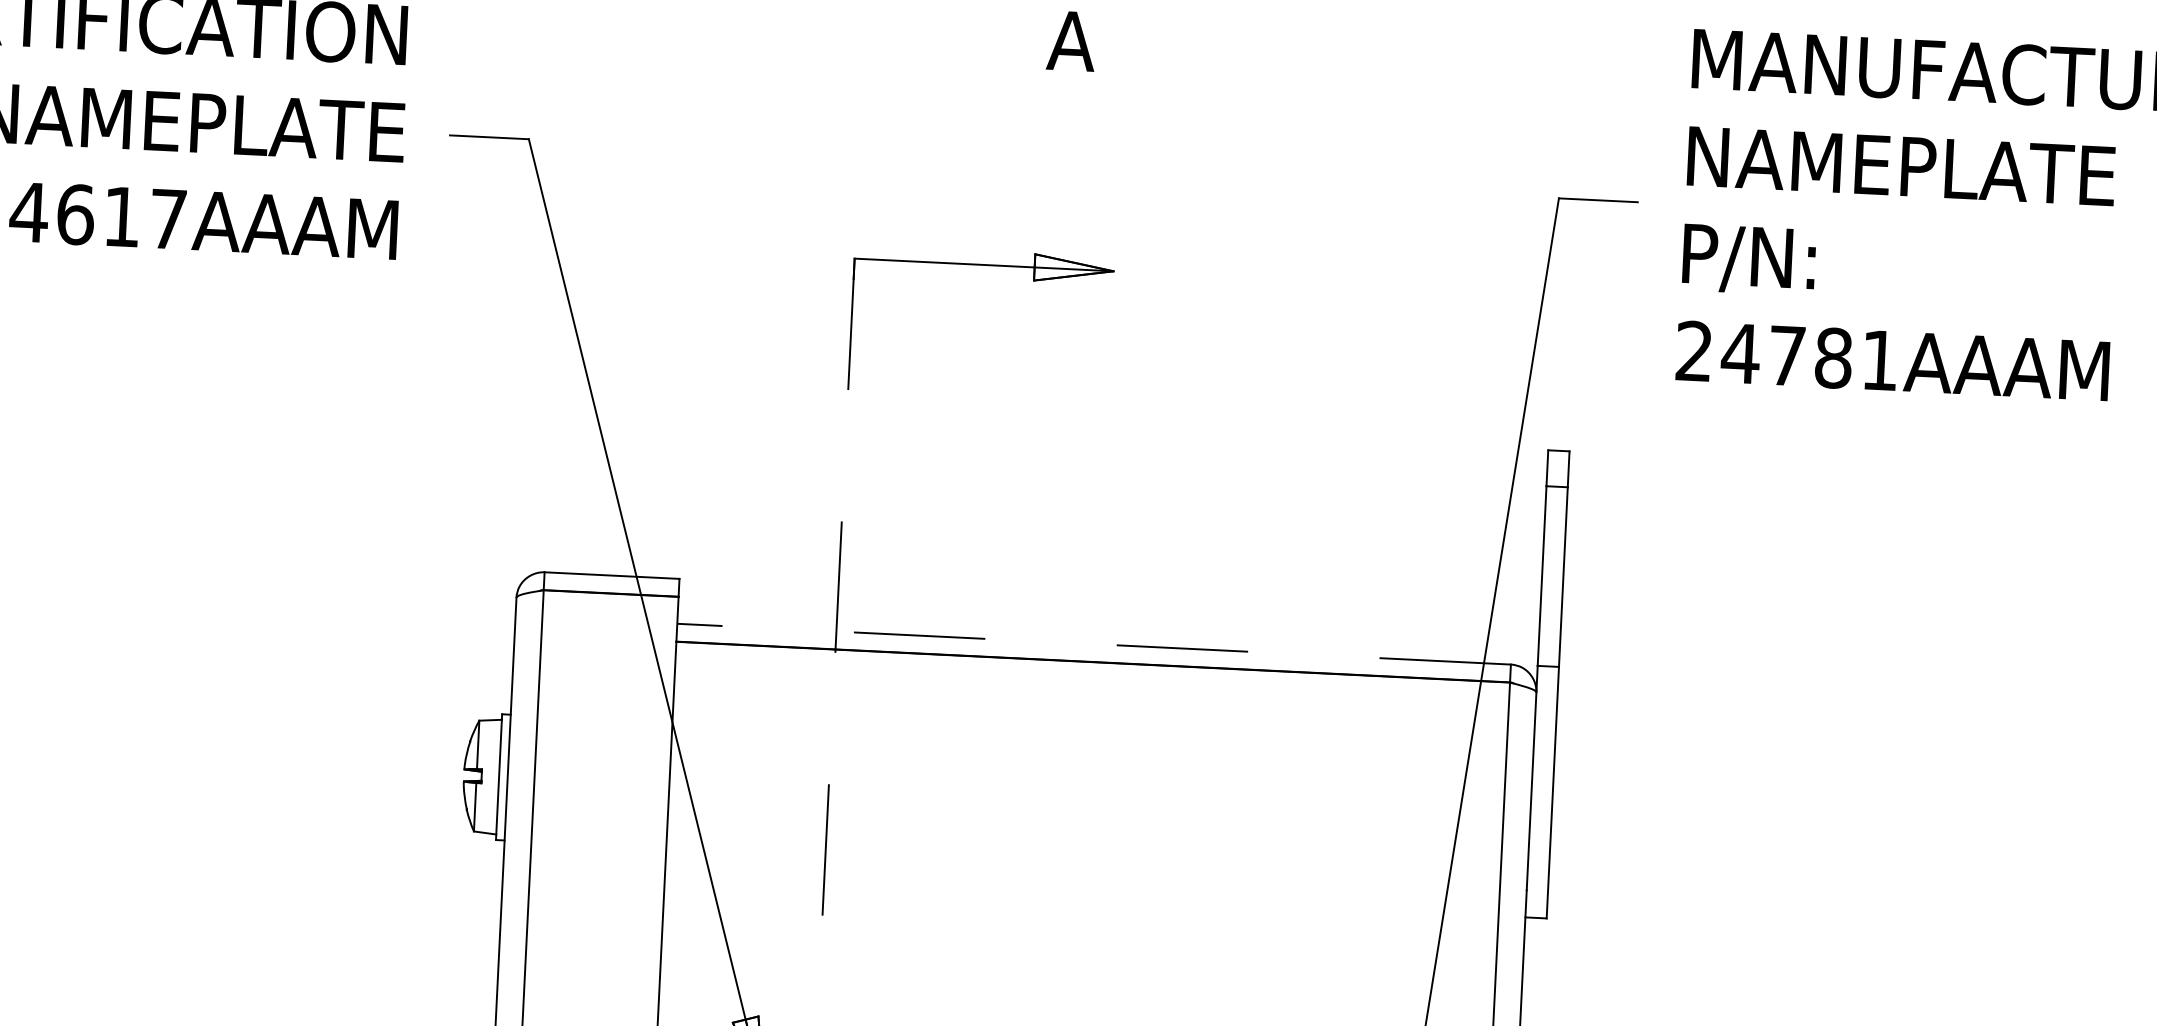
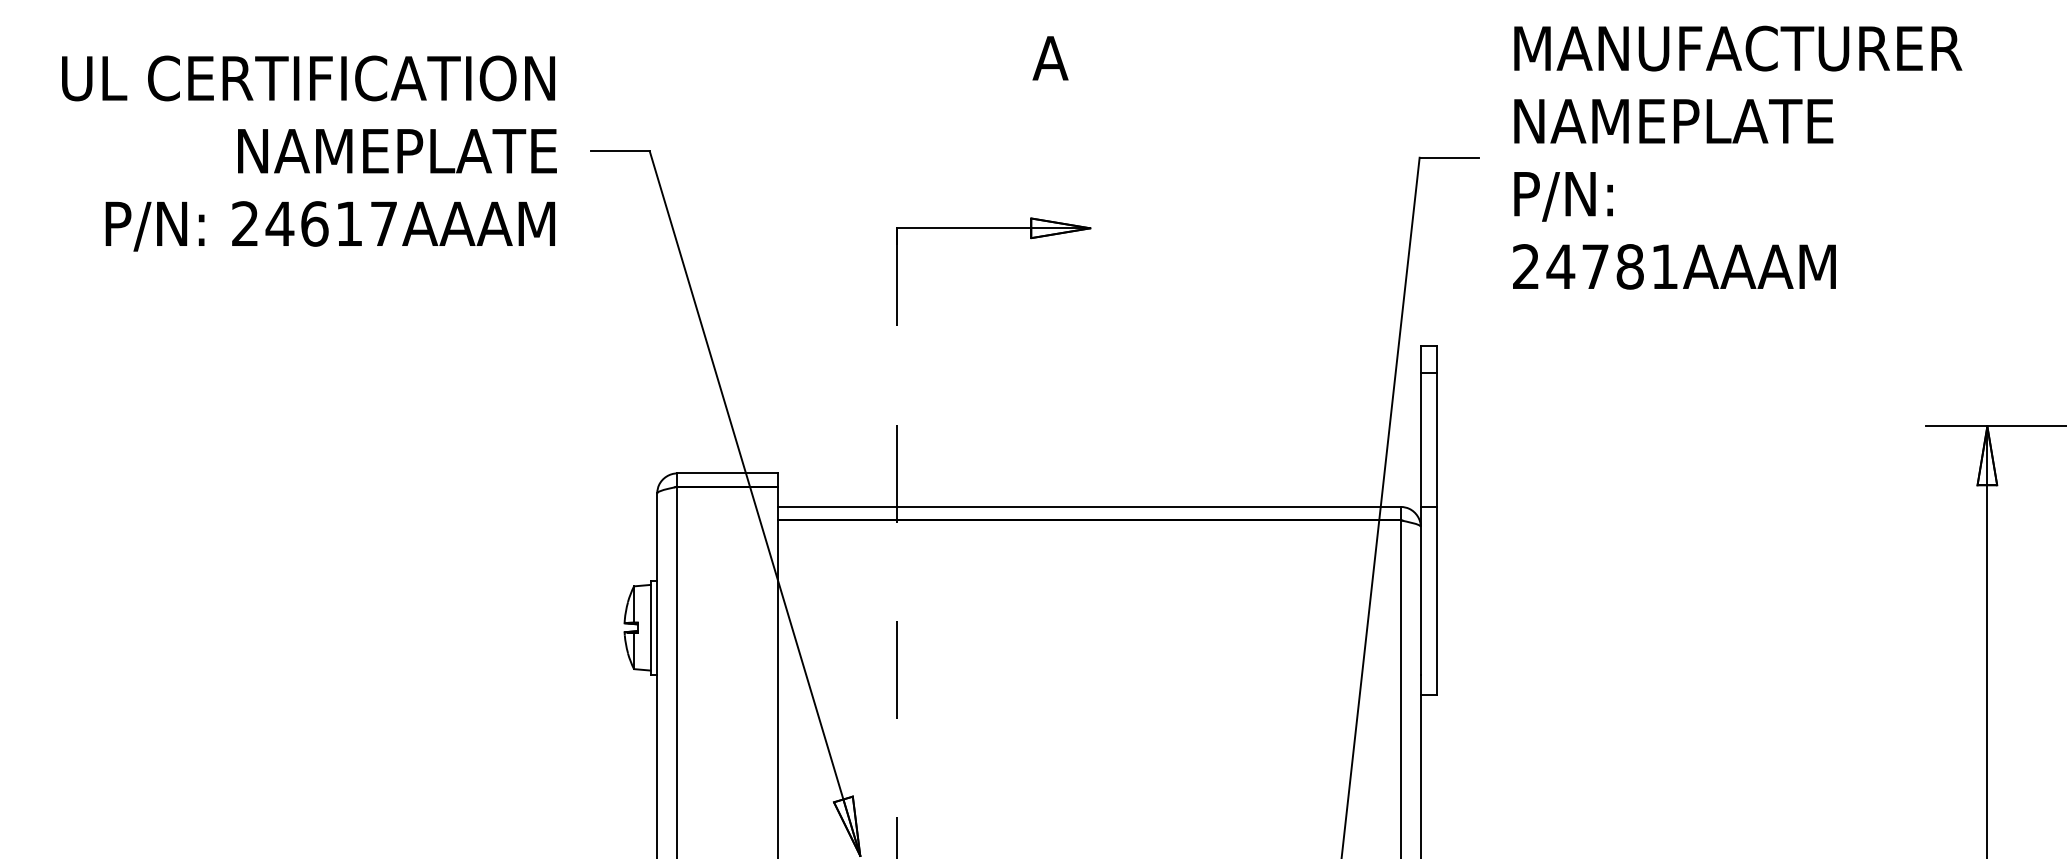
line: (1092, 643) -> (1088, 506), dashed -> solid

